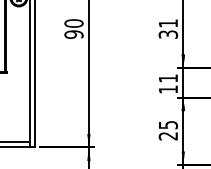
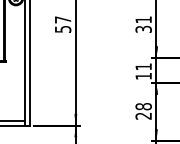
text: (73, 28) -> (62, 24), 90 -> 57
text: (168, 124) -> (143, 106), 25 -> 28

